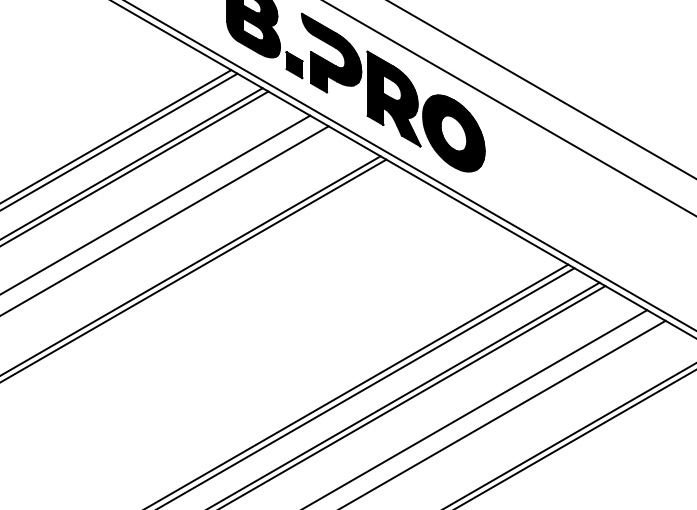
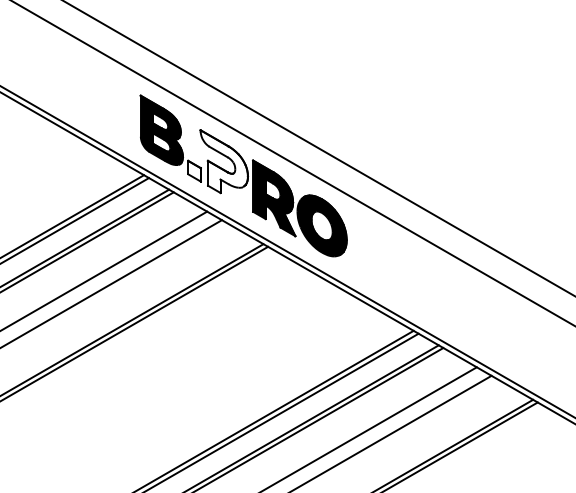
fill: (330, 53) -> (223, 161), removed
fill: (294, 64) -> (194, 170), removed

